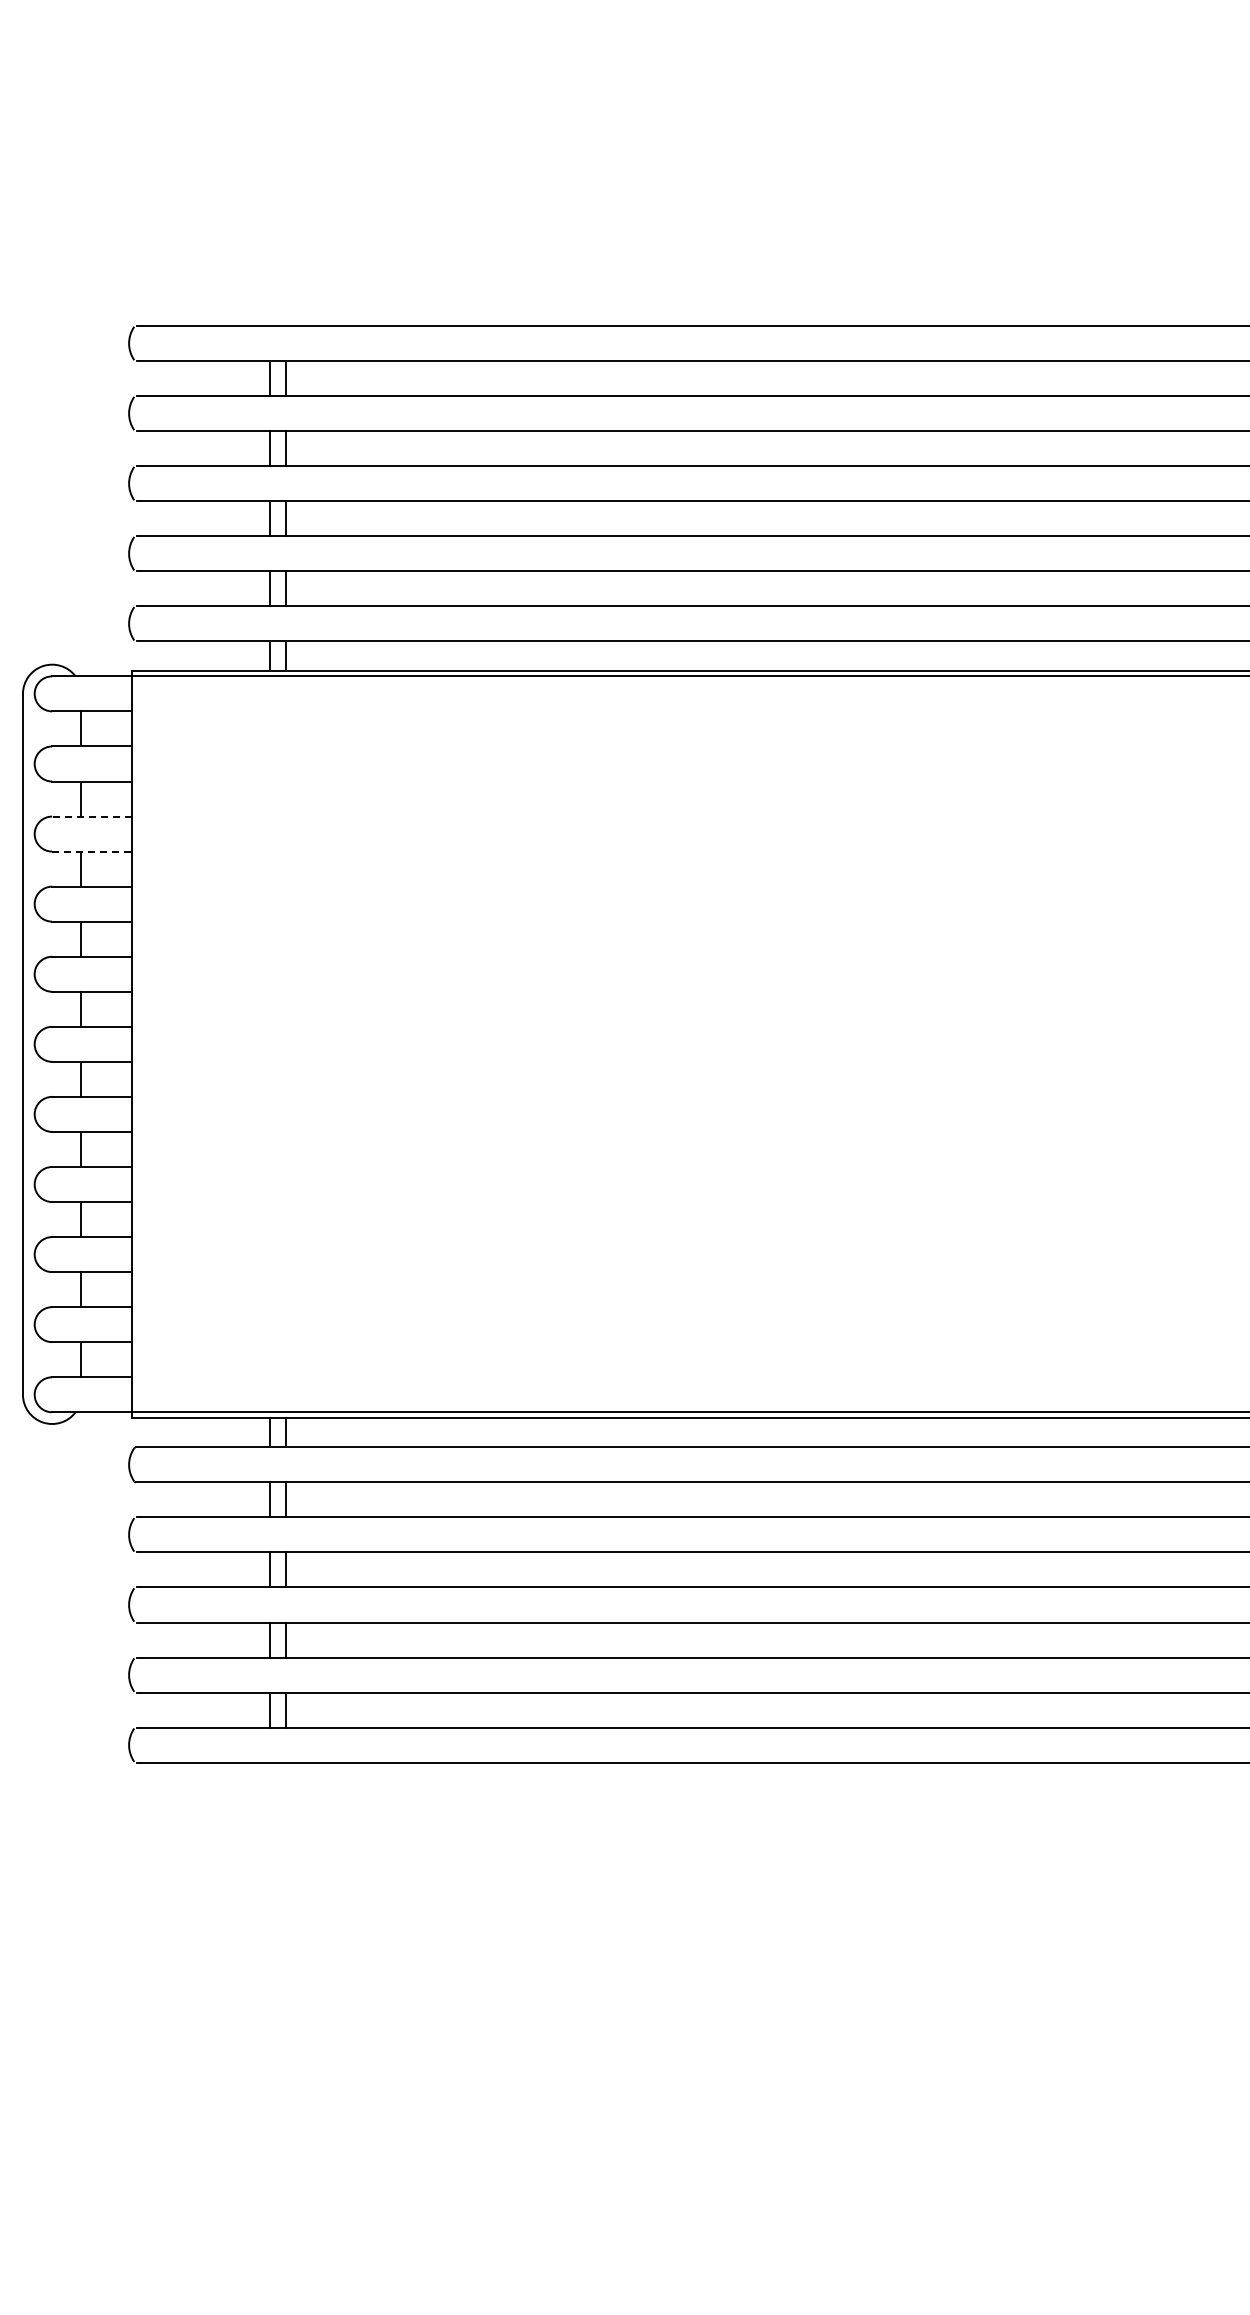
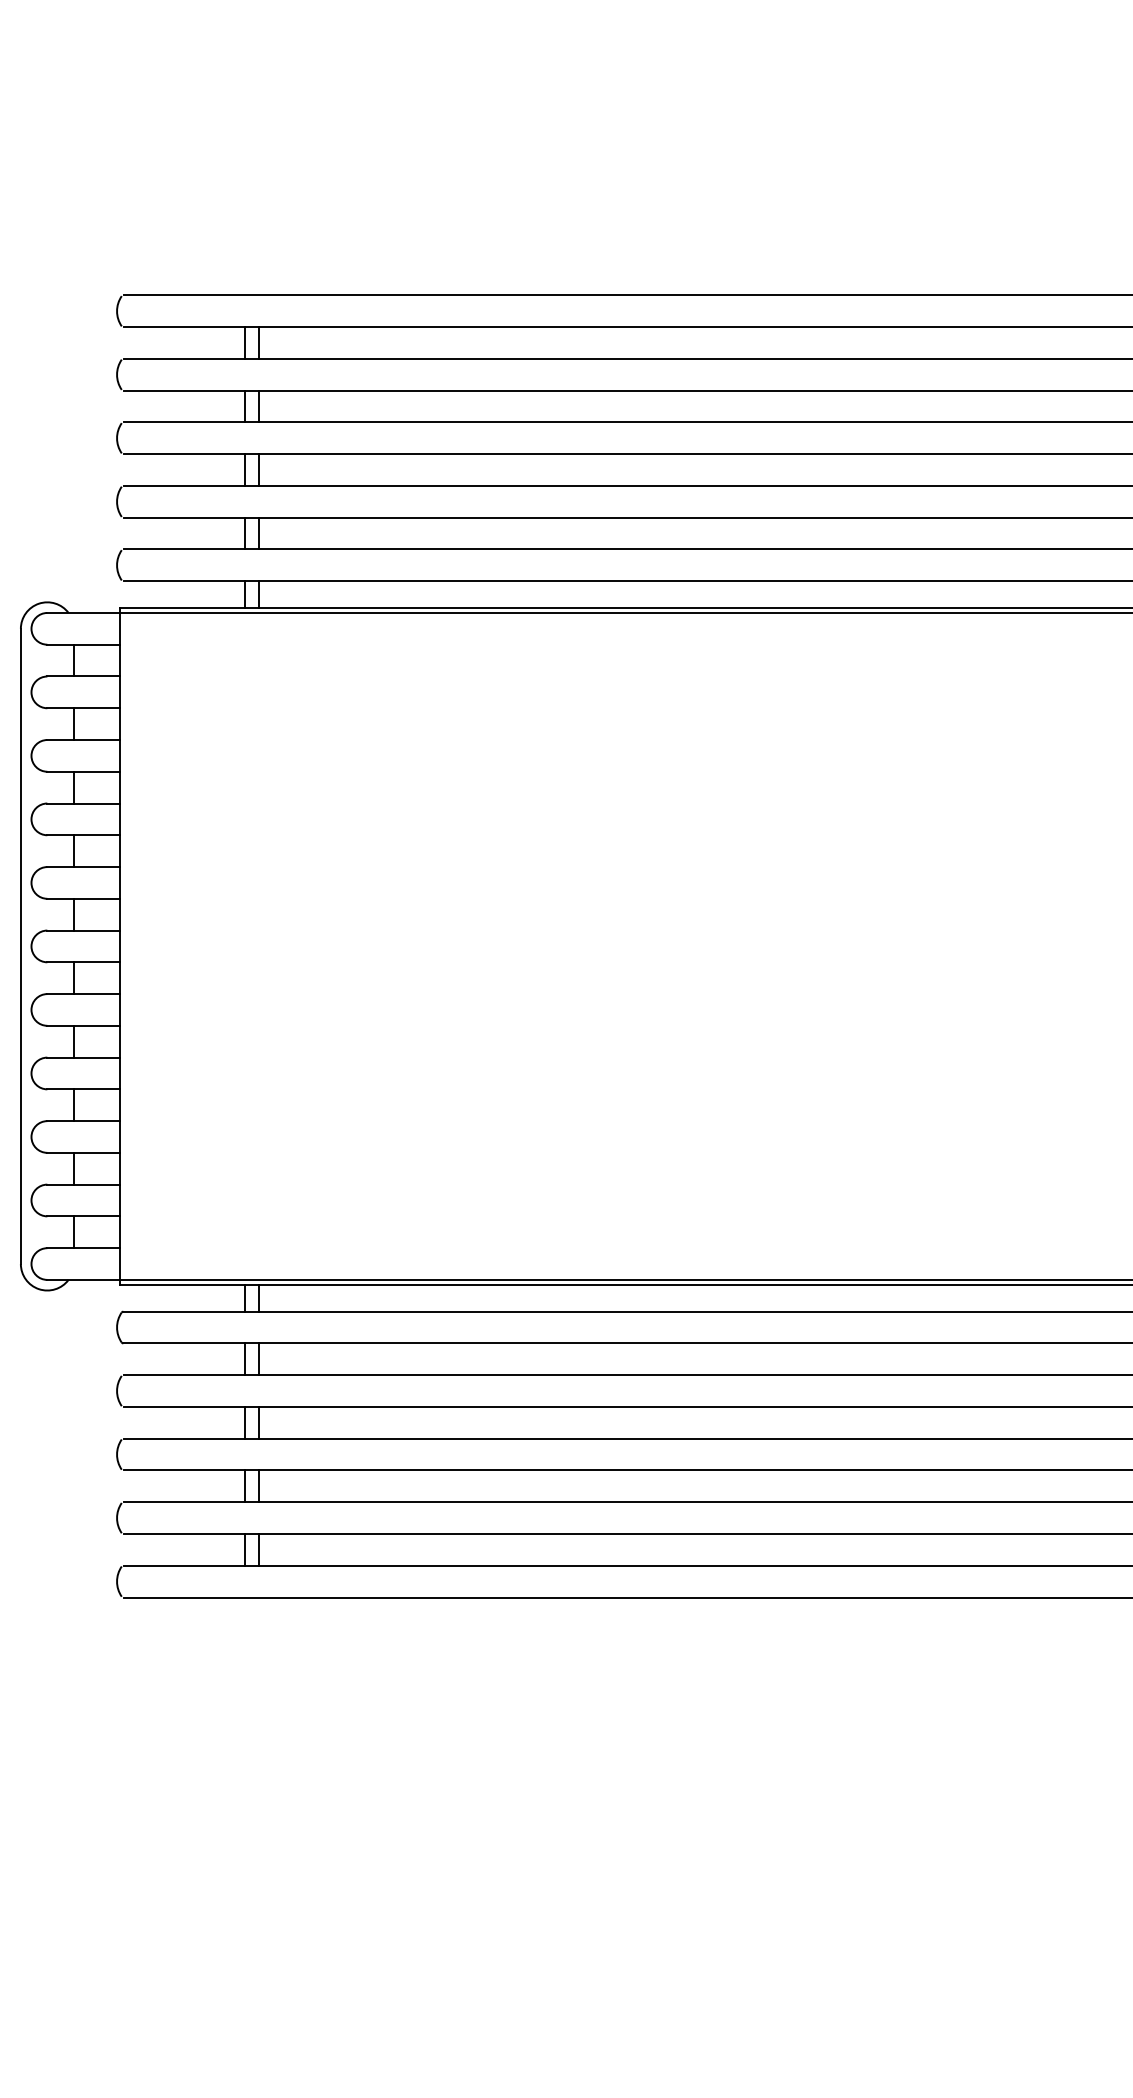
line: (92, 816) -> (83, 739), dashed -> solid
line: (92, 851) -> (83, 771), dashed -> solid

